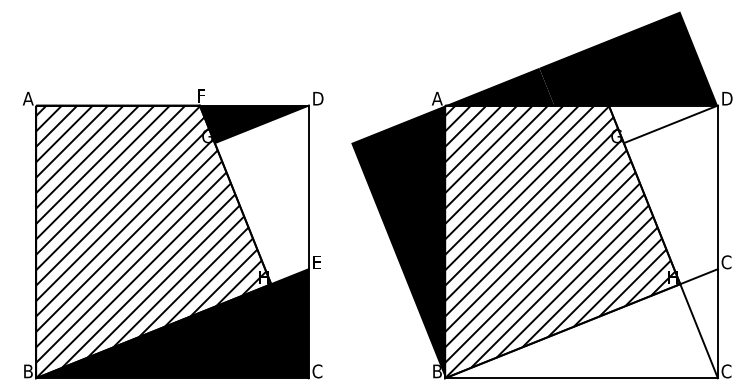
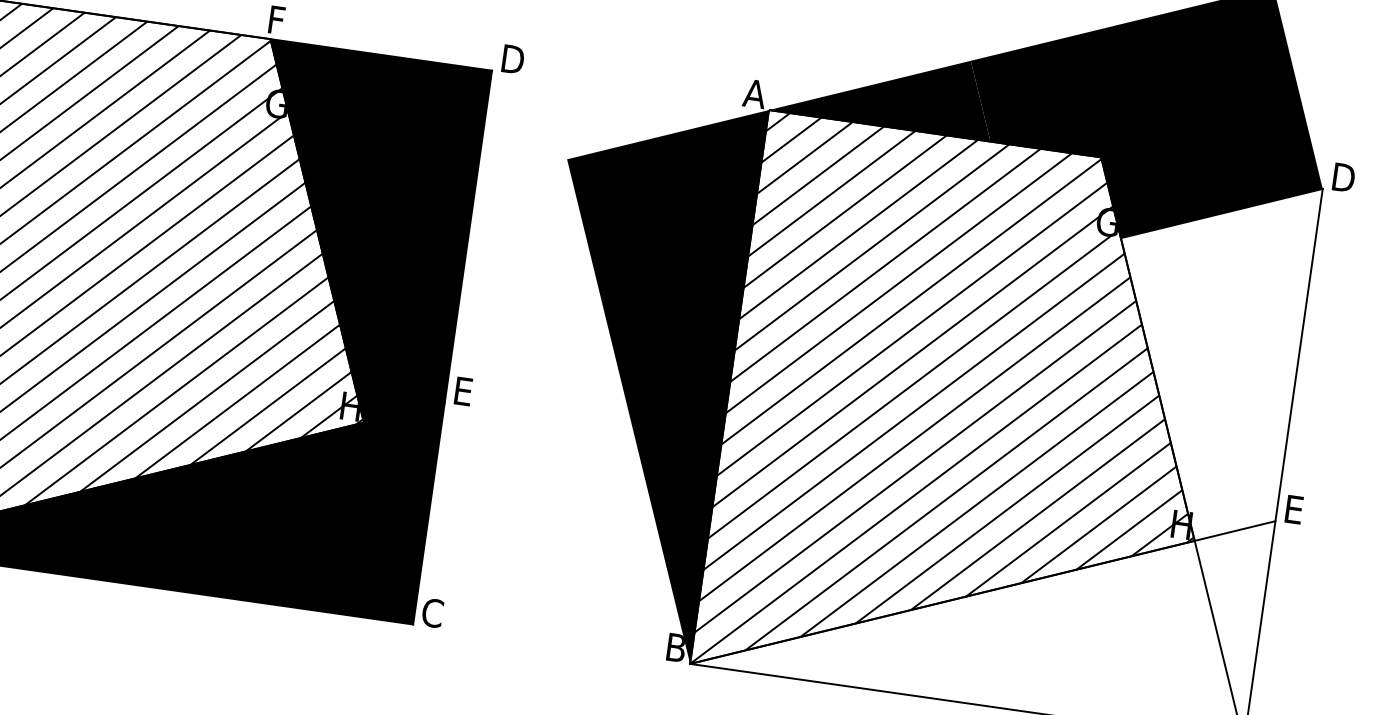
fill: (662, 124) -> (1204, 211), added
fill: (261, 194) -> (370, 237), added
text: (726, 262) -> (1294, 510), C -> E

